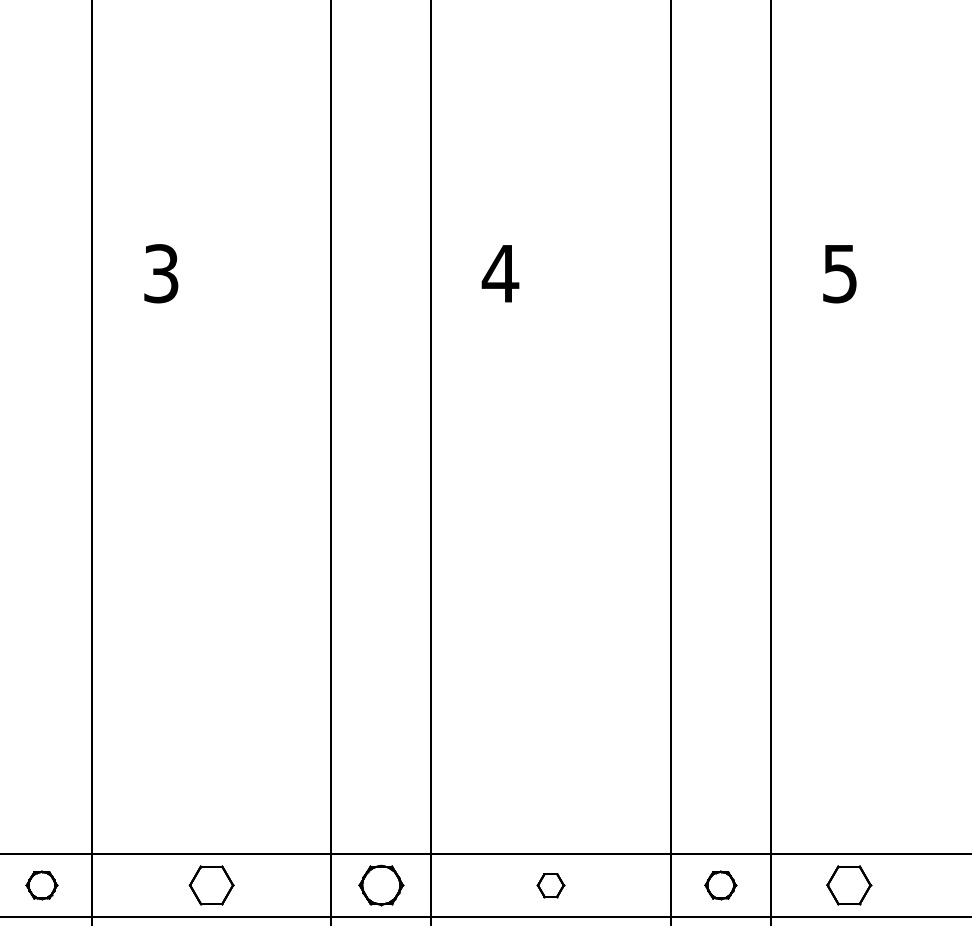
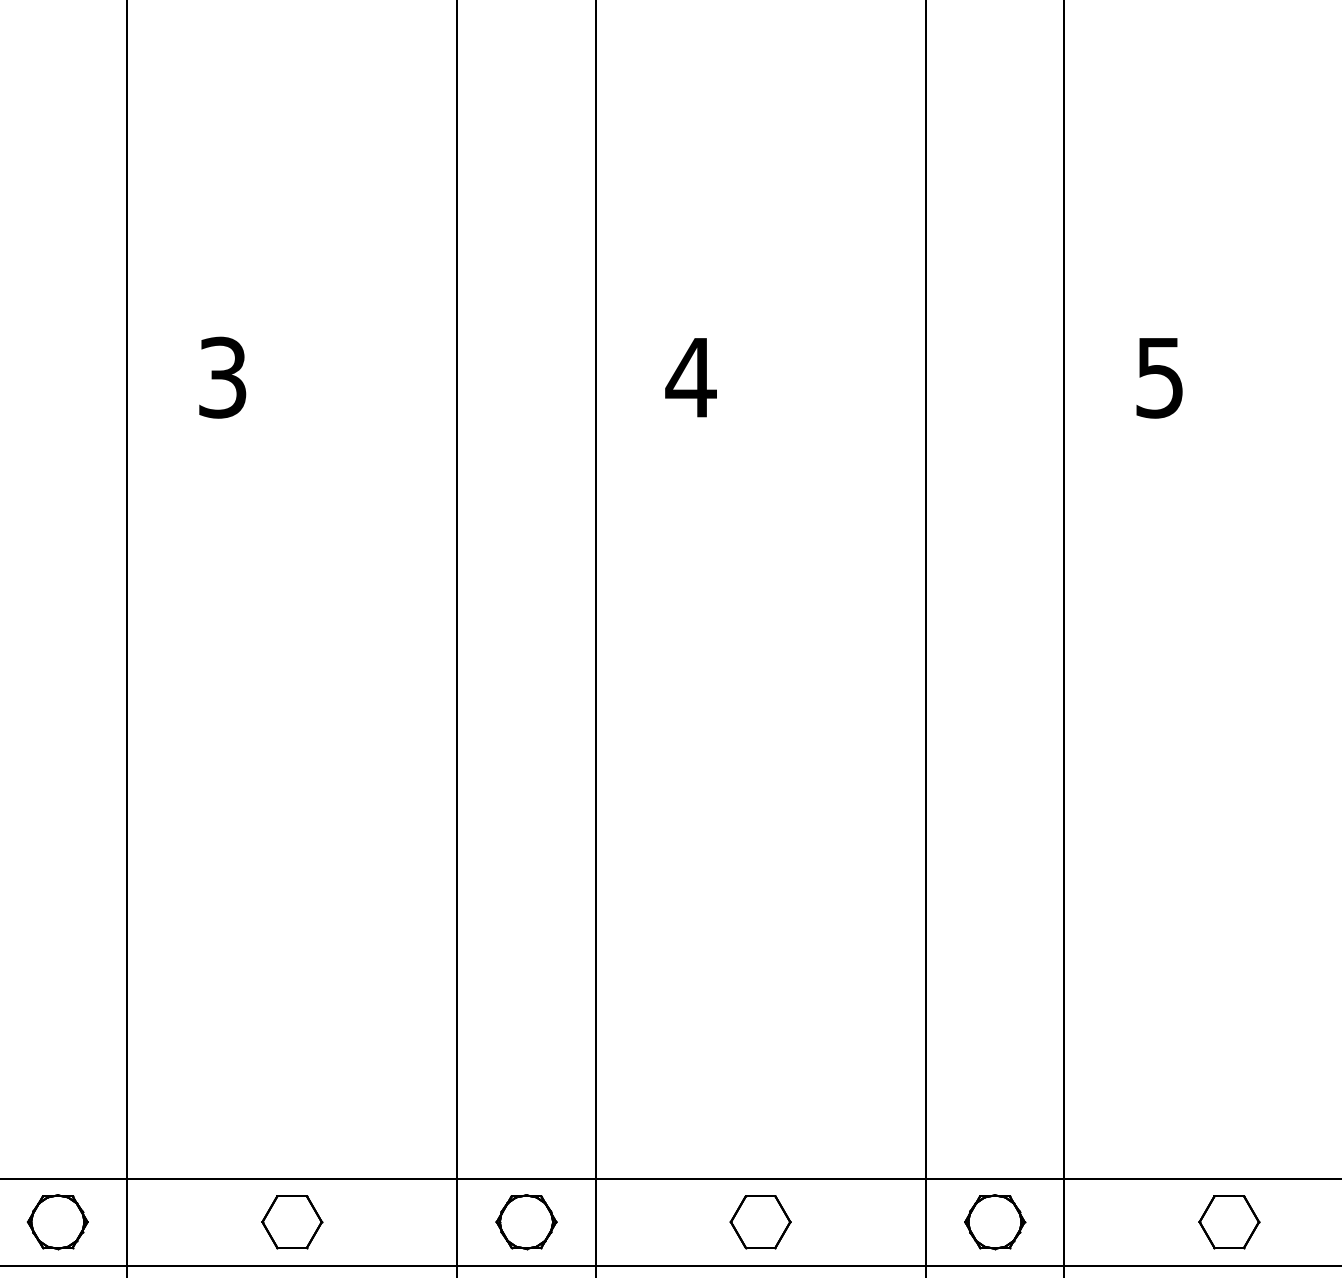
part: (41, 885) -> (57, 1222), size x1.43
part: (550, 885) -> (760, 1222), size x1.67
part: (721, 885) -> (995, 1222), size x1.43
part: (849, 885) -> (1229, 1222), moved

